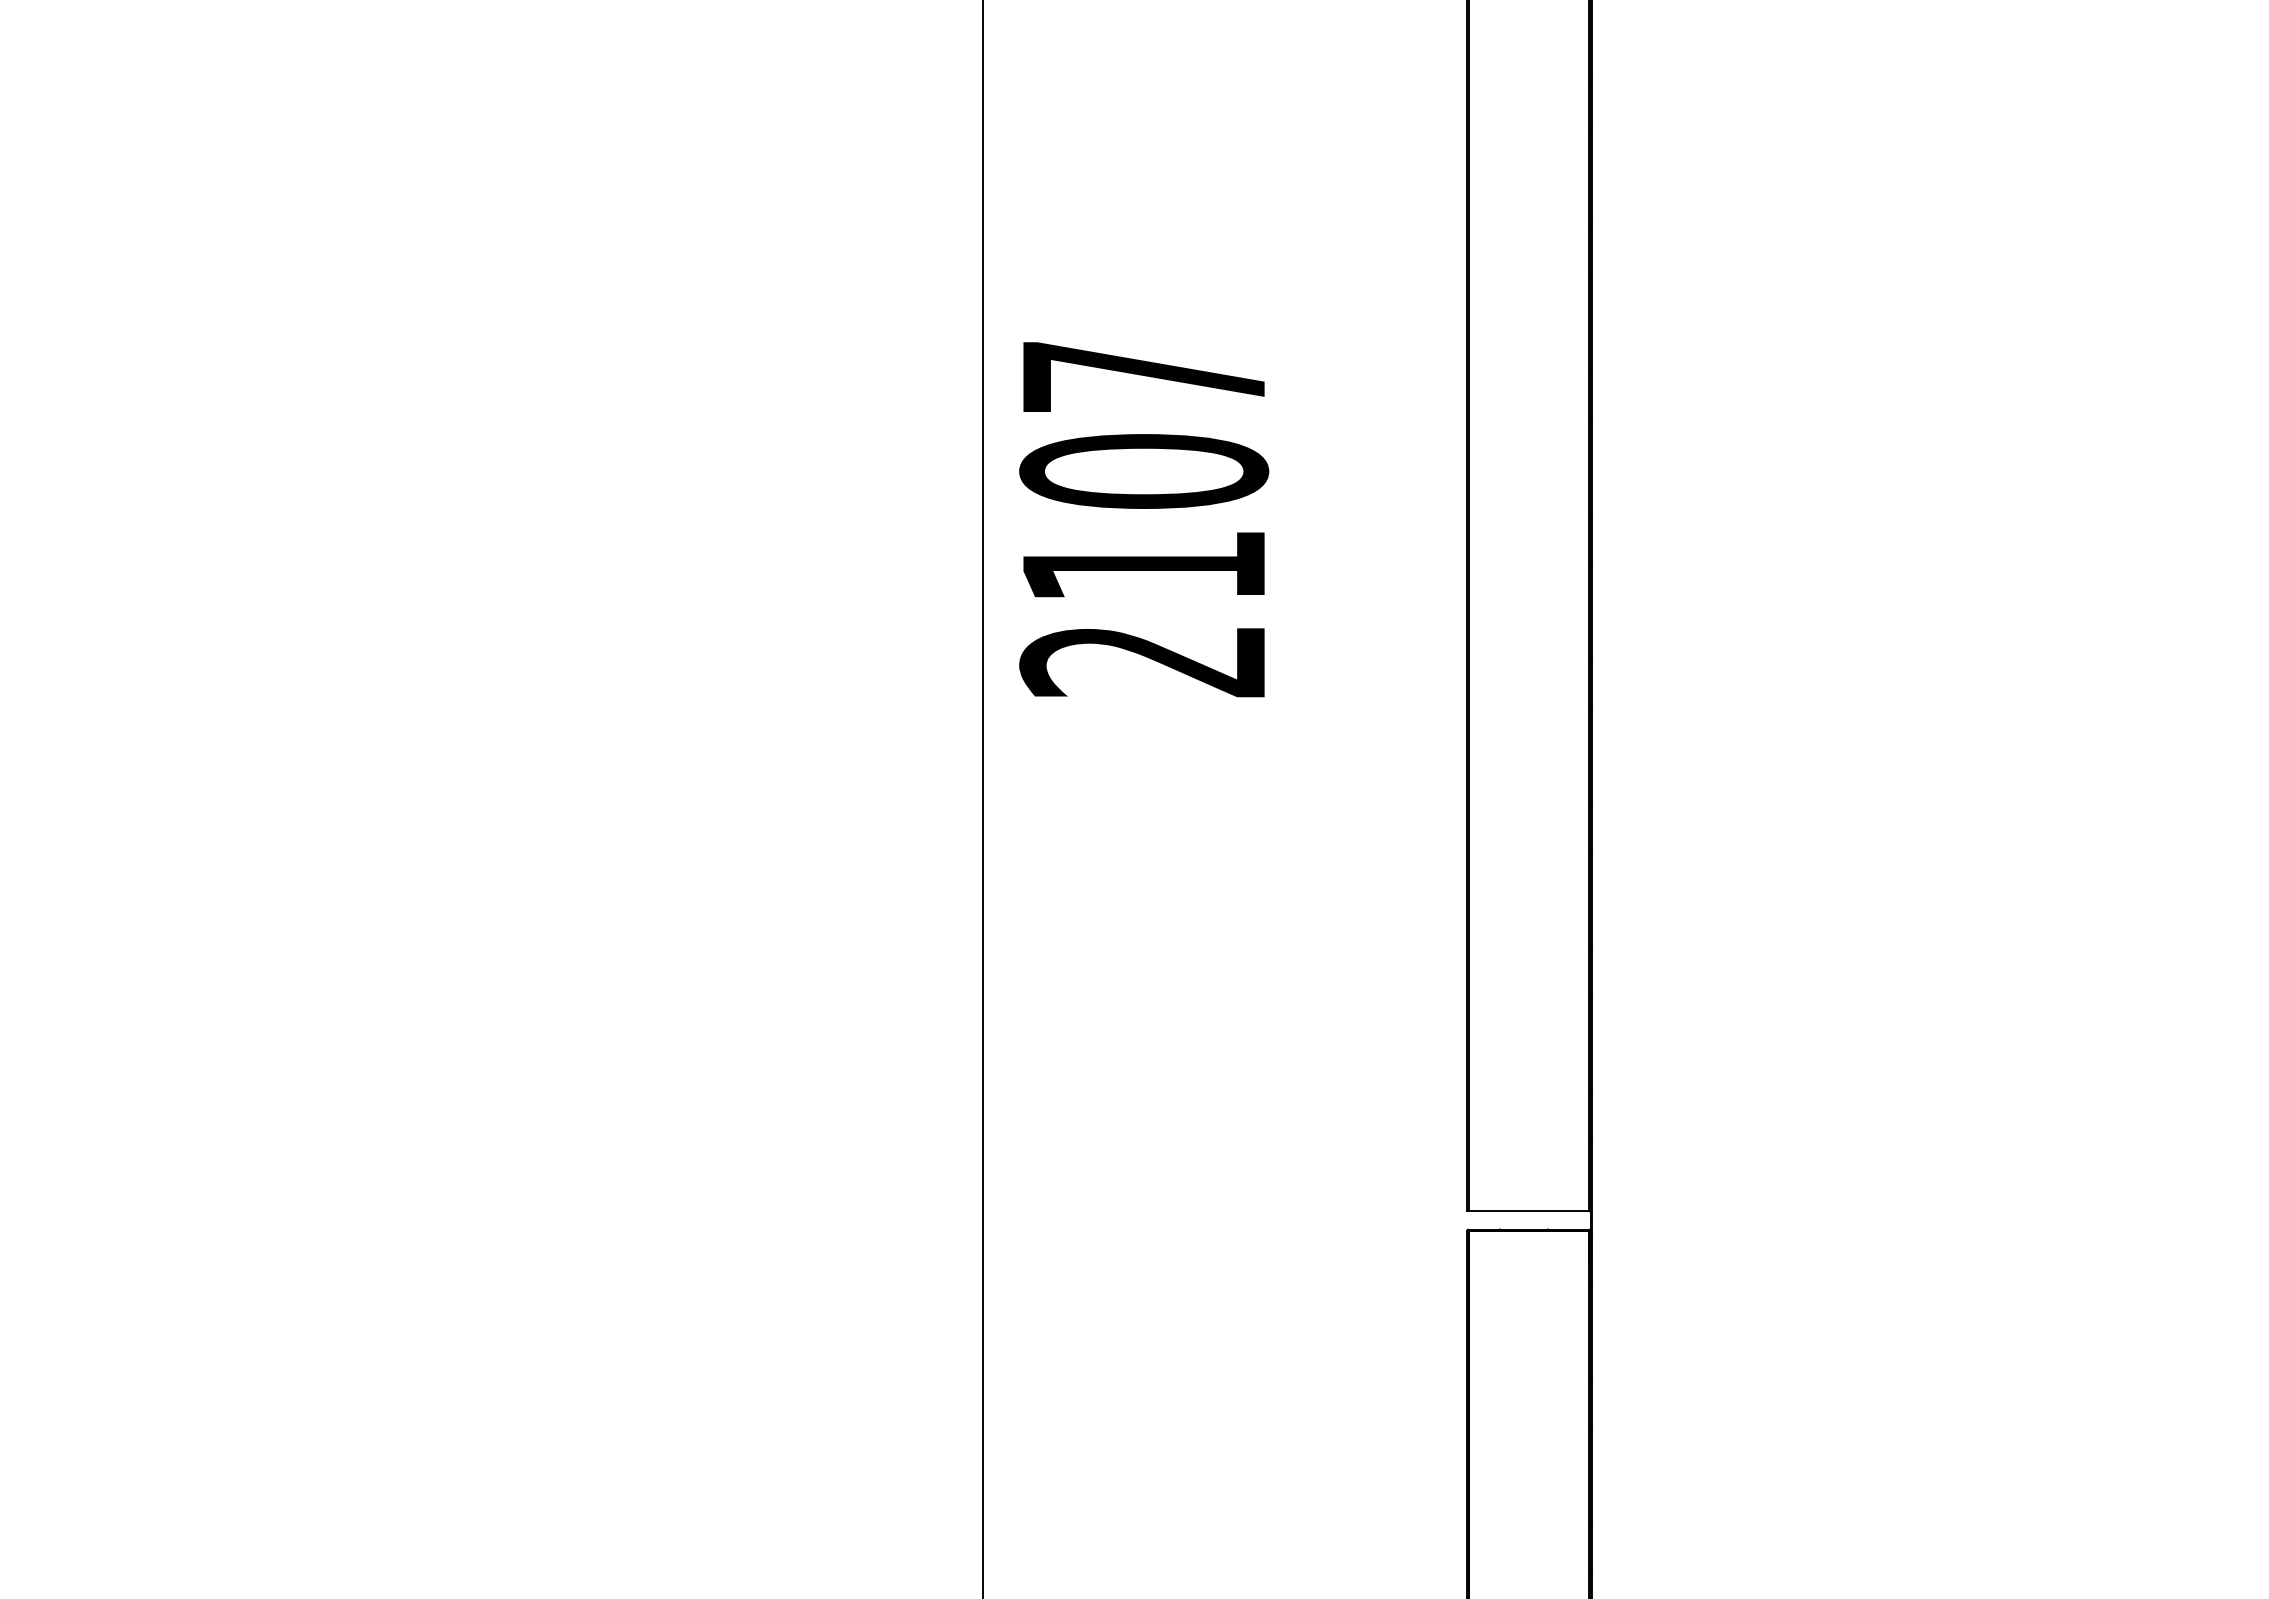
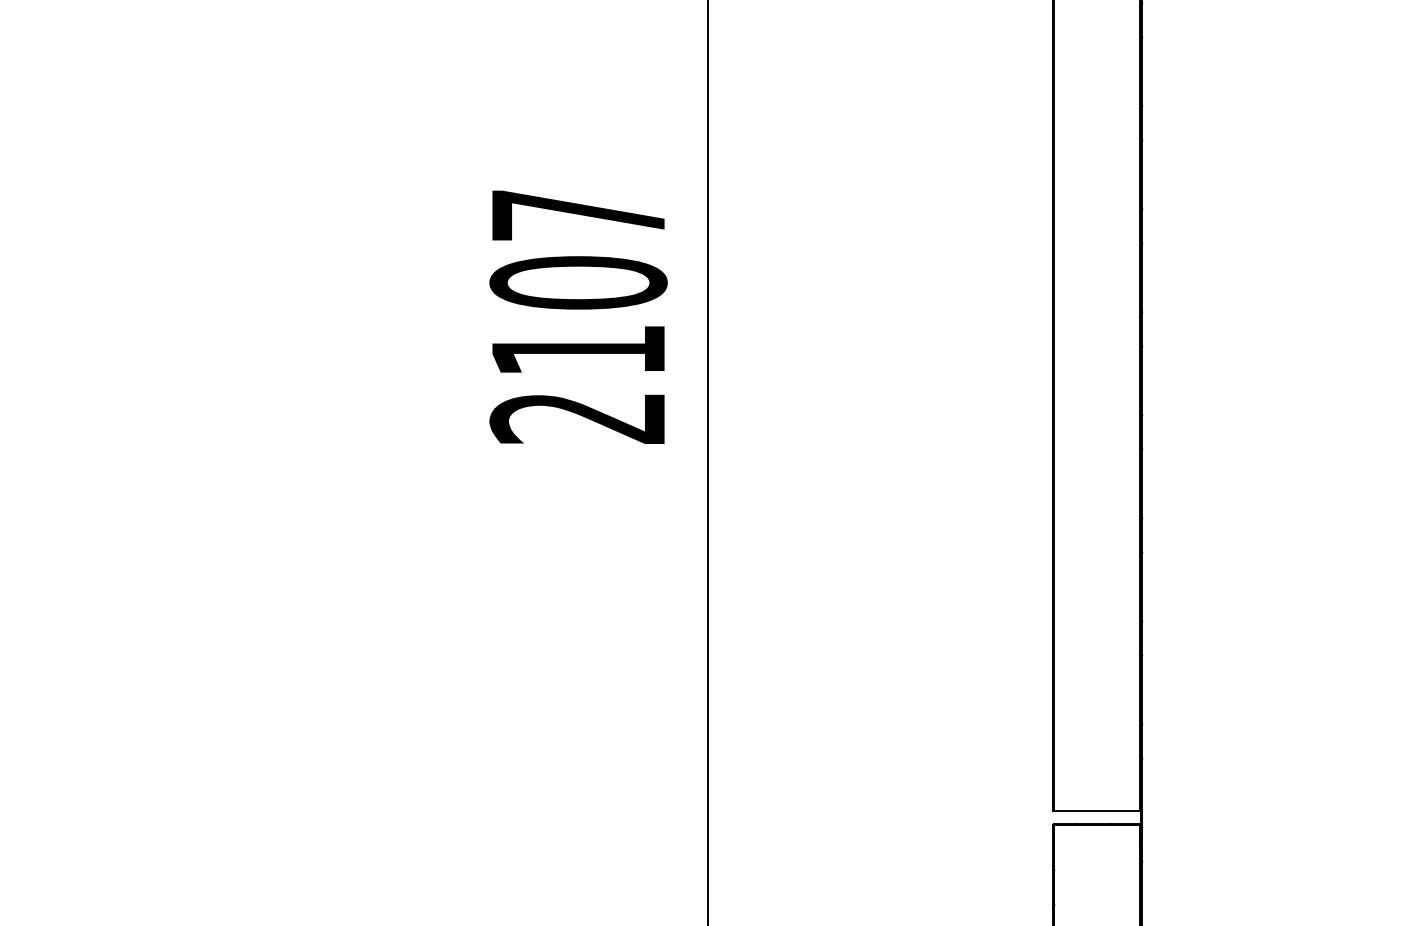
text: (1144, 519) -> (578, 317), moved

